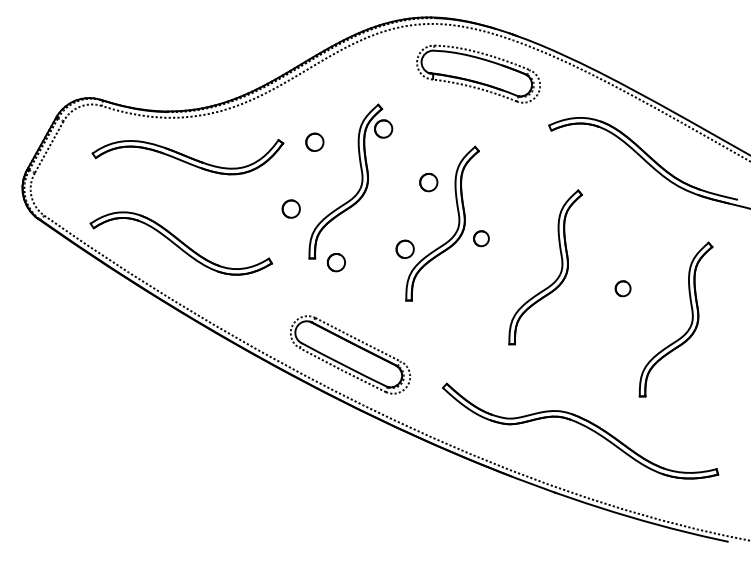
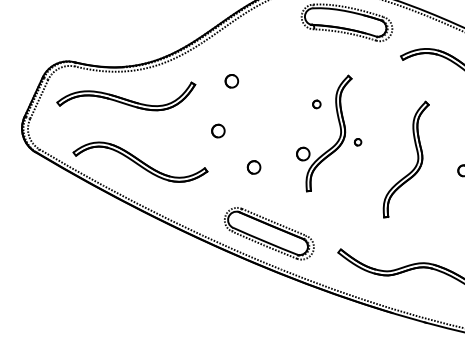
part: (187, 157) -> (126, 100), moved
part: (428, 182) -> (316, 104), size x0.6
part: (360, 185) -> (267, 110), removed
part: (481, 238) -> (358, 142), size x0.6

